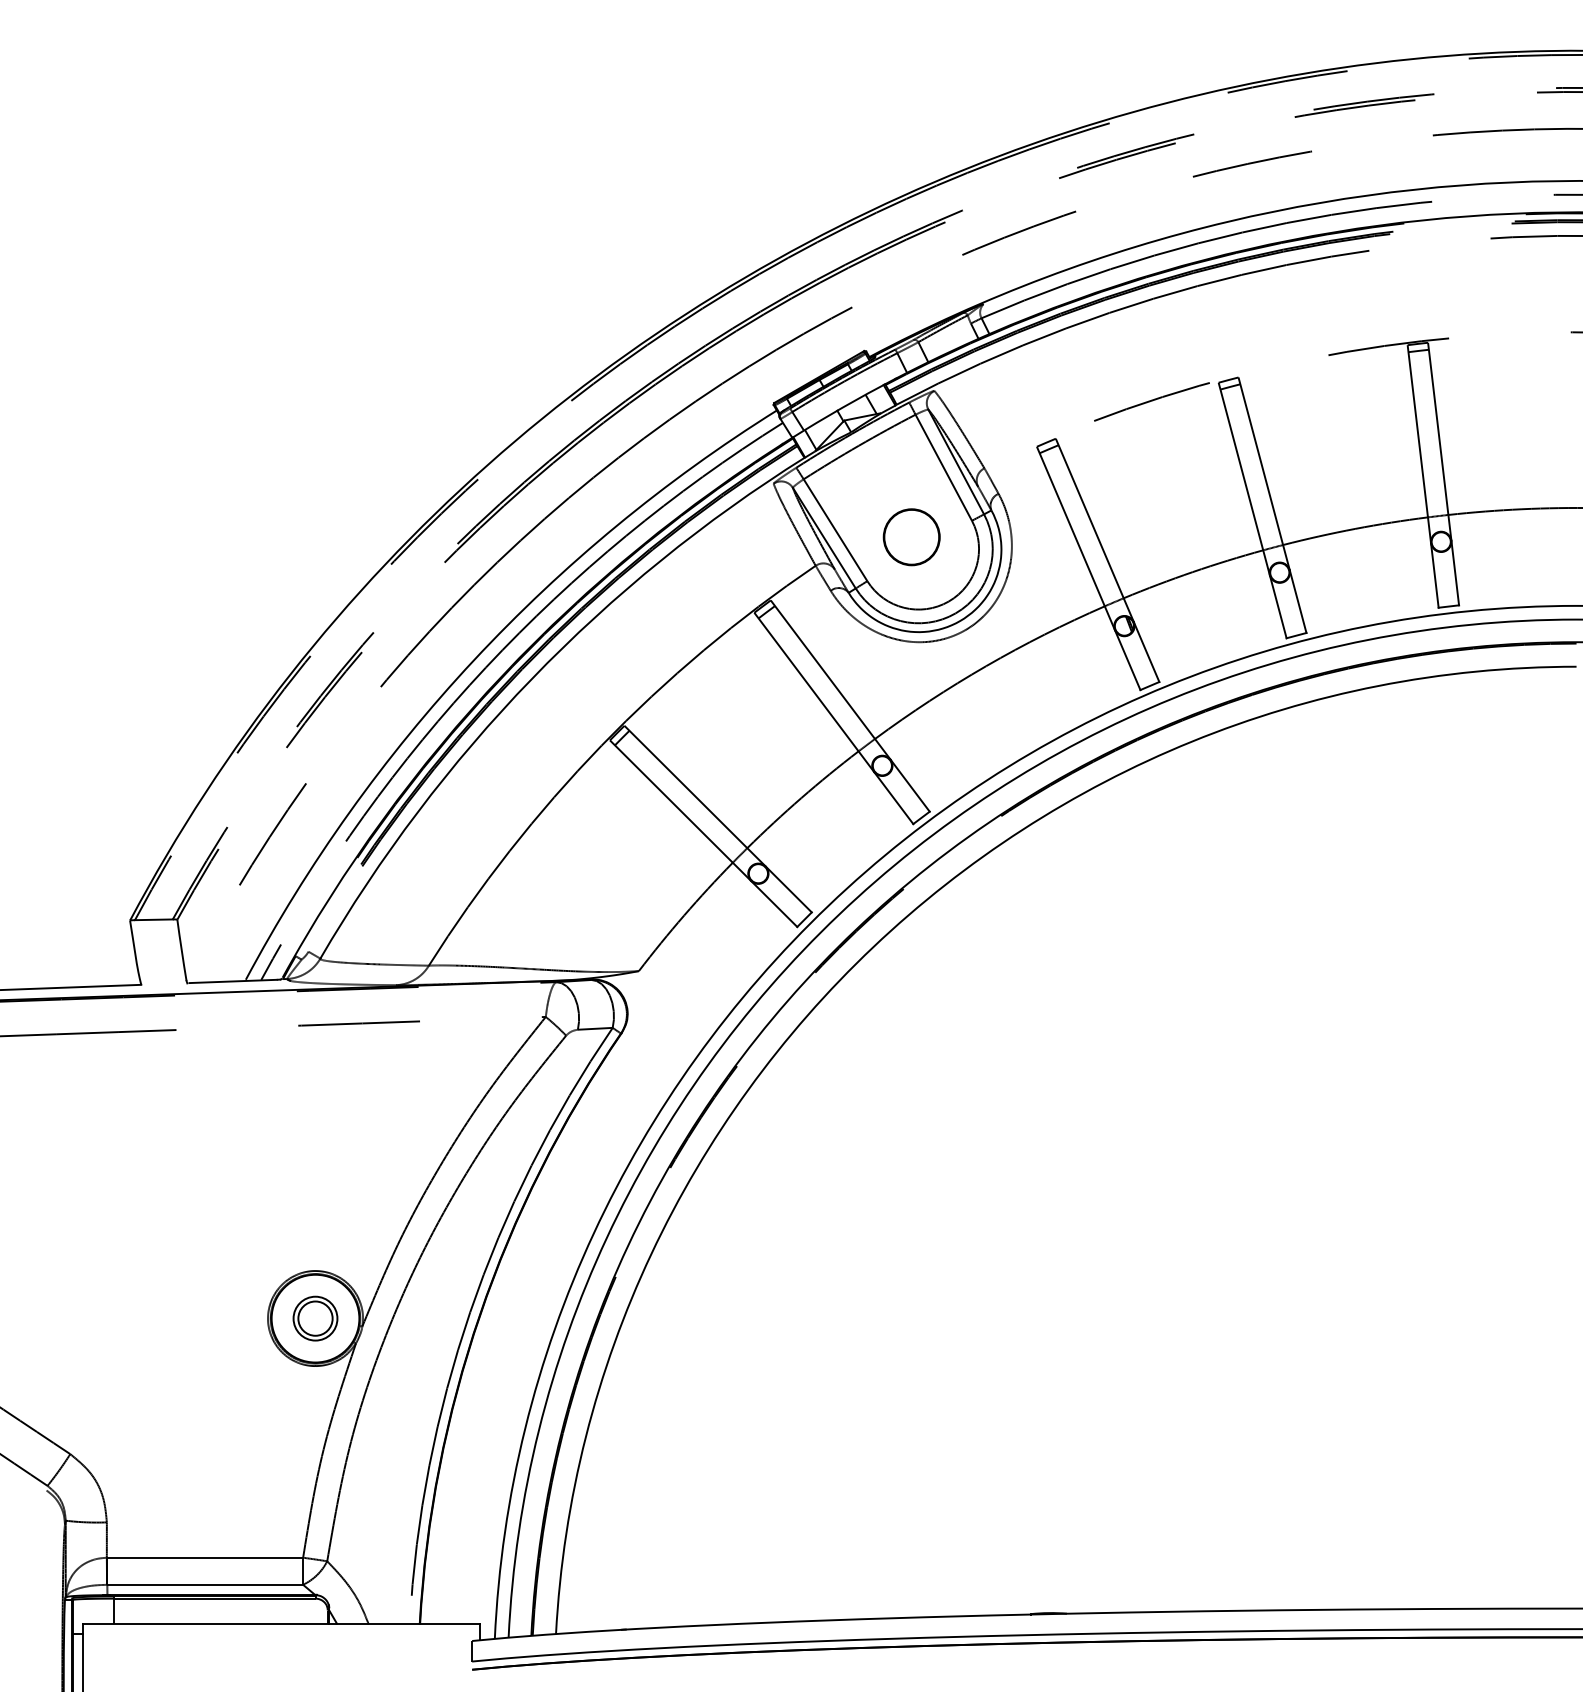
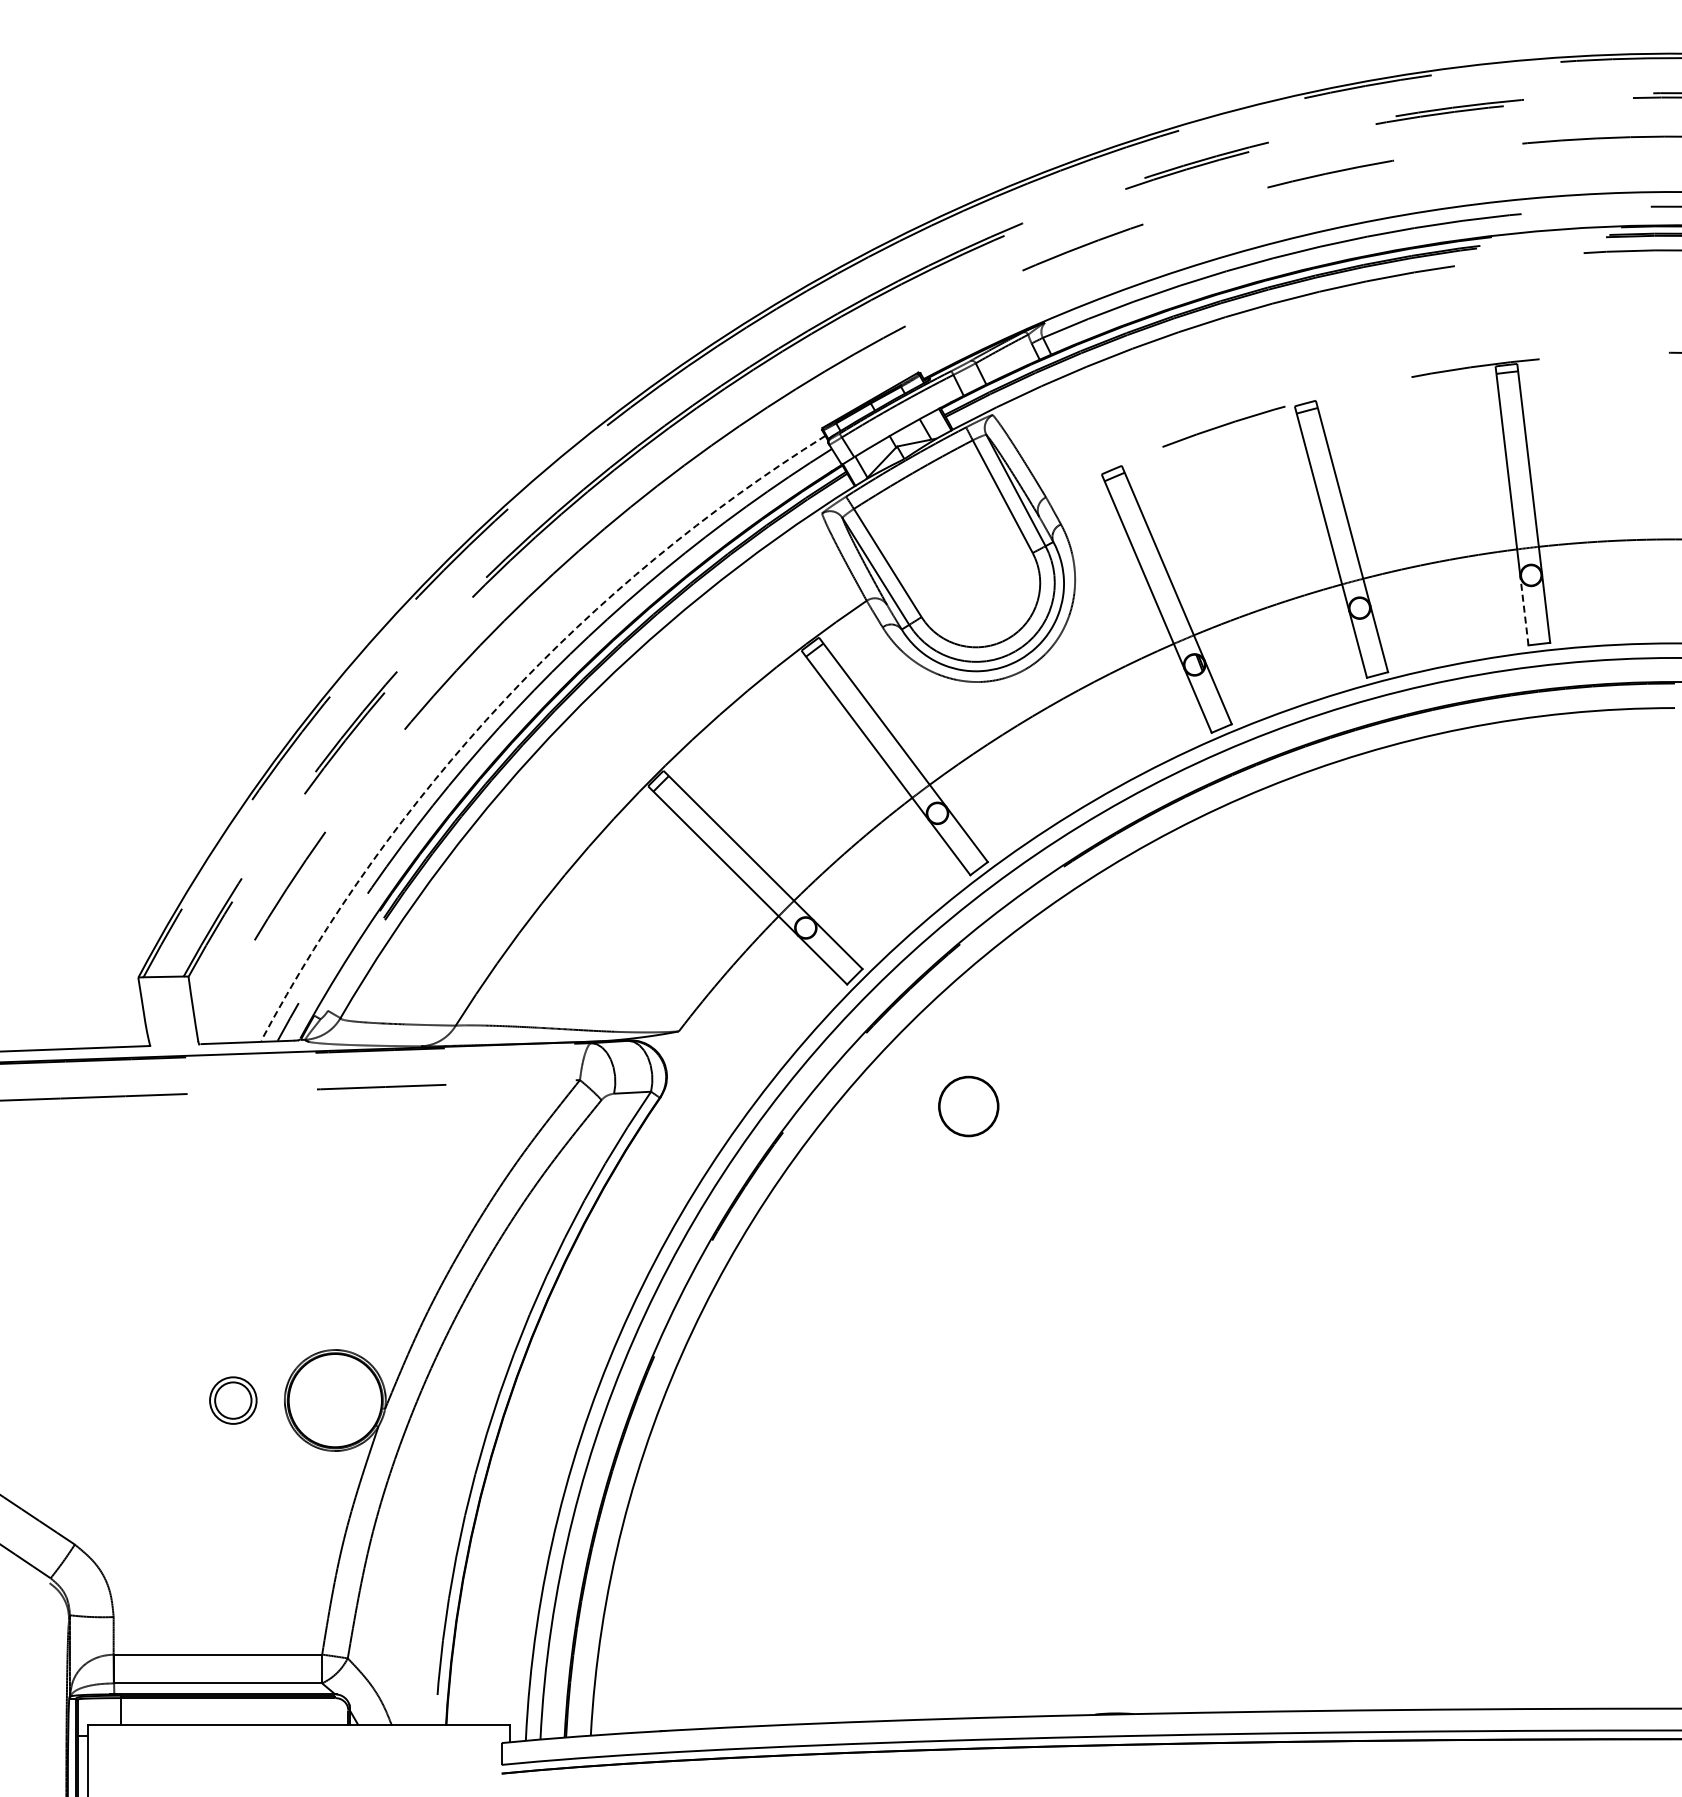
part: (911, 537) -> (968, 1106), moved
line: (1434, 575) -> (1524, 611), solid -> dashed
arc: (473, 660) -> (503, 701), solid -> dashed
part: (315, 1318) -> (233, 1400), moved

